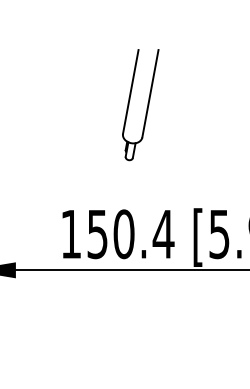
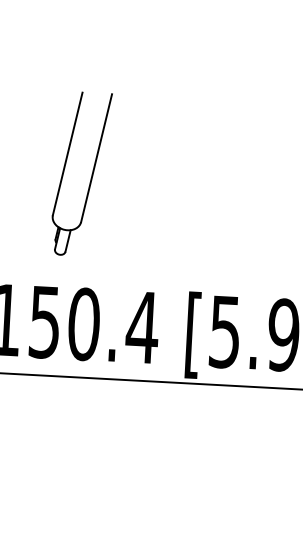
part: (146, 108) -> (89, 179), moved

